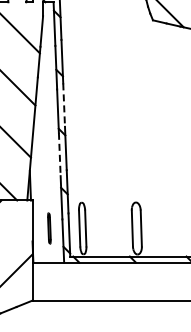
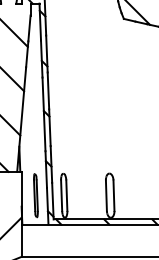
line: (64, 105) -> (48, 91), dashed -> solid
line: (59, 154) -> (44, 132), dashed -> solid
part: (49, 228) -> (36, 195), size x1.67

